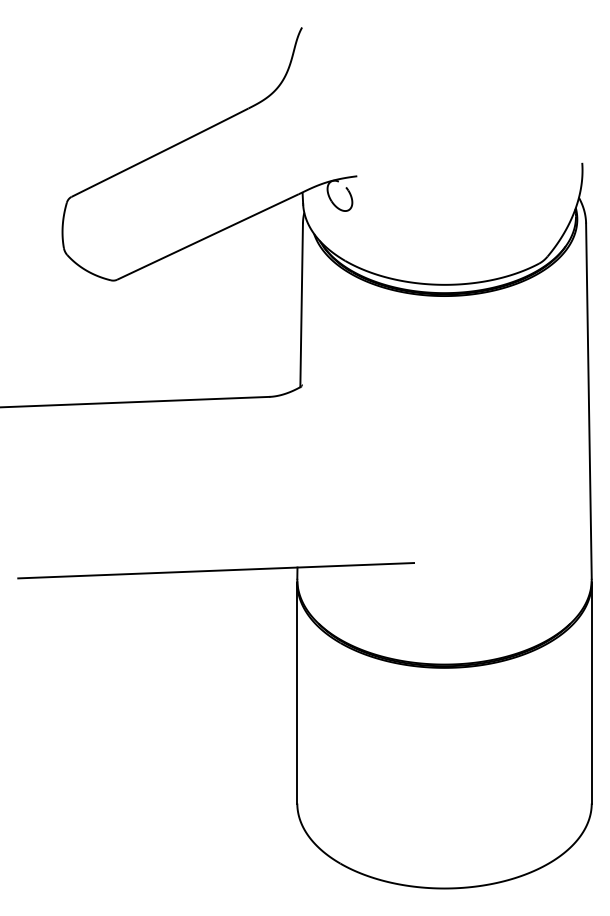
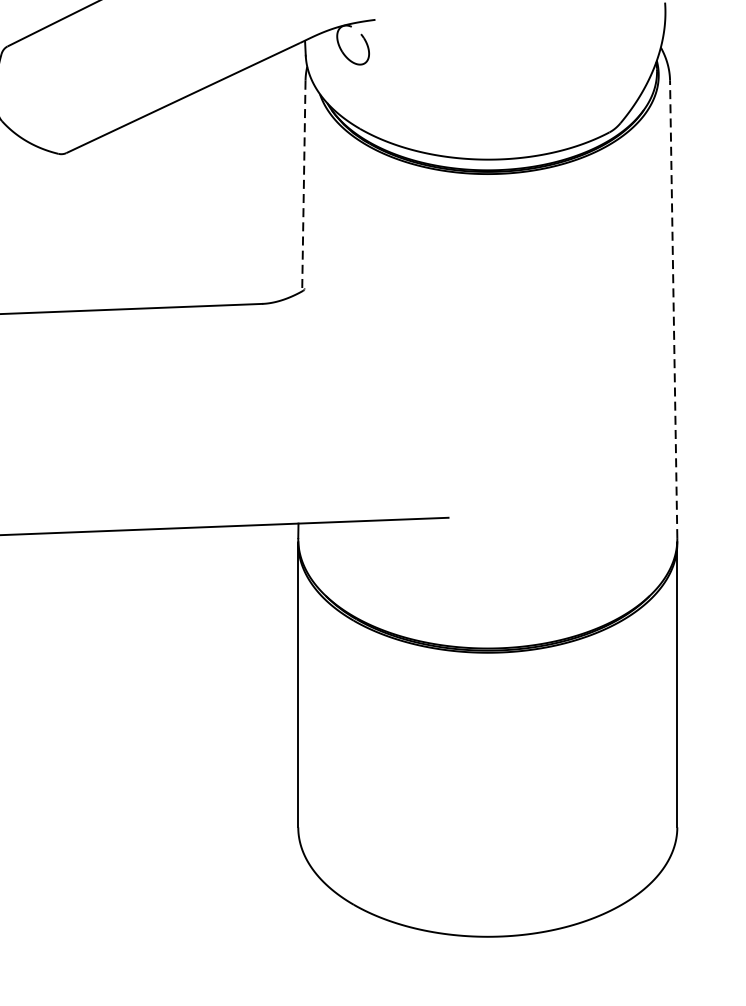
line: (301, 305) -> (303, 186), solid -> dashed
line: (588, 401) -> (673, 309), solid -> dashed

